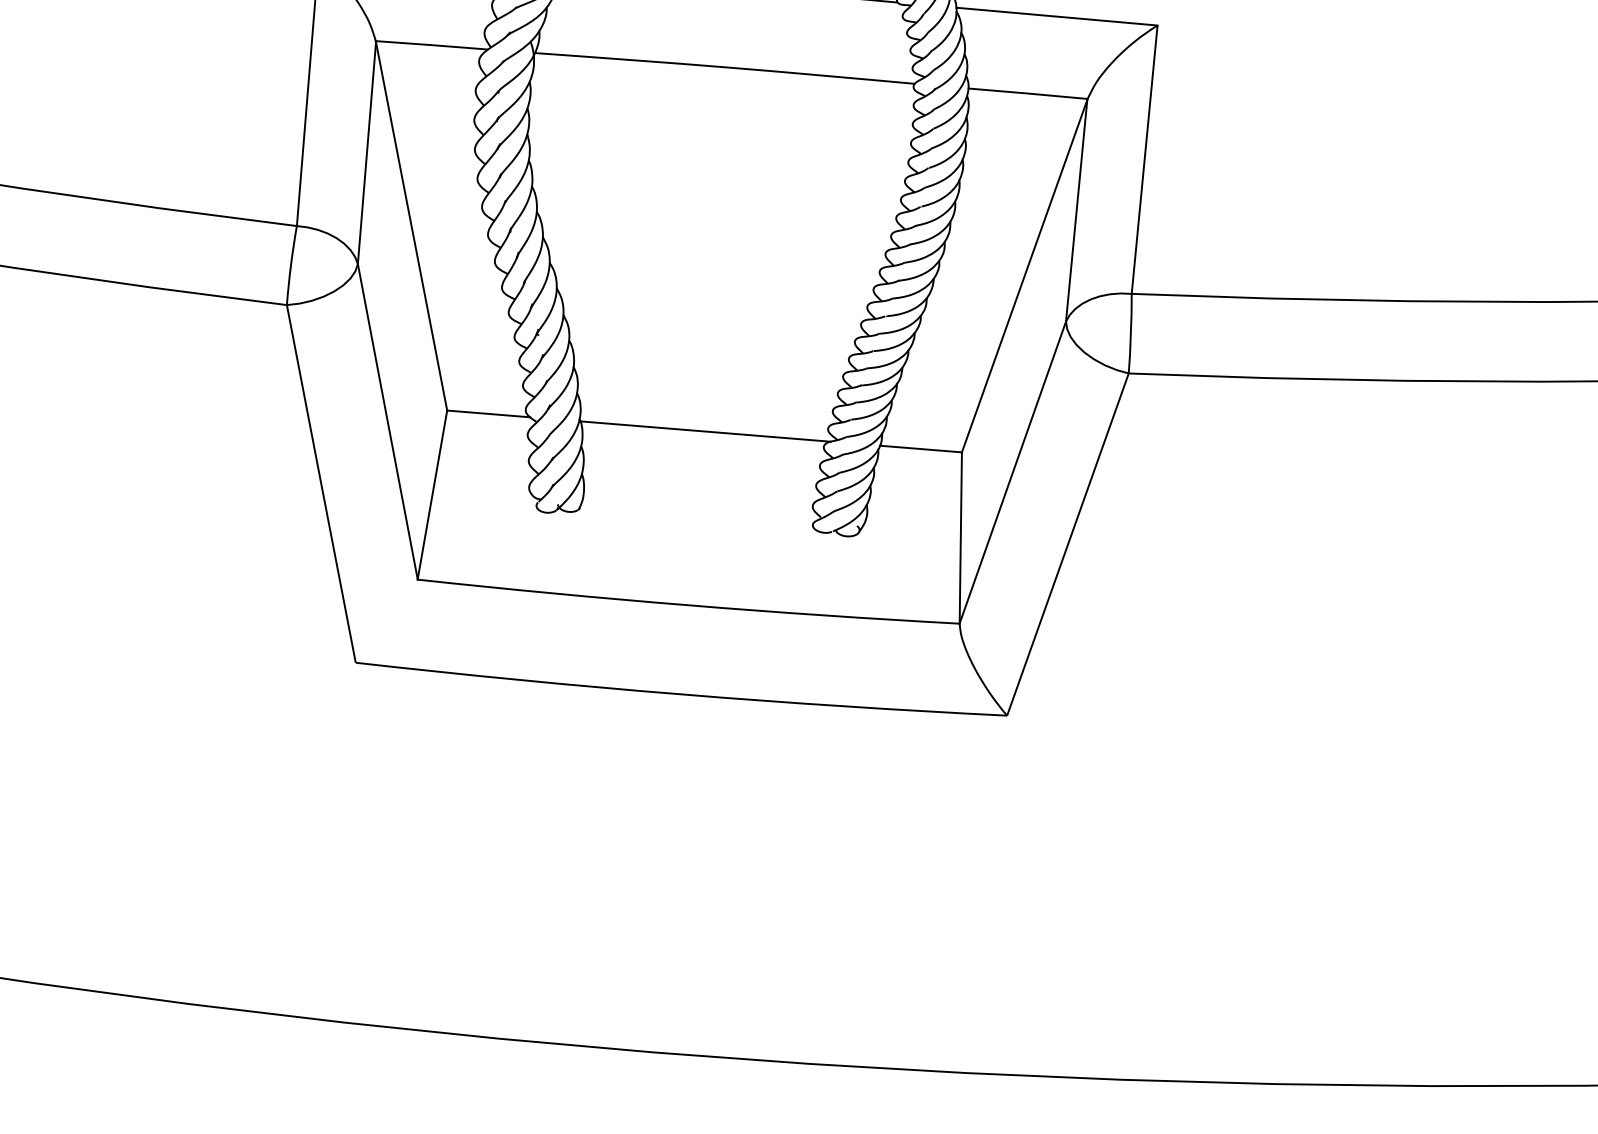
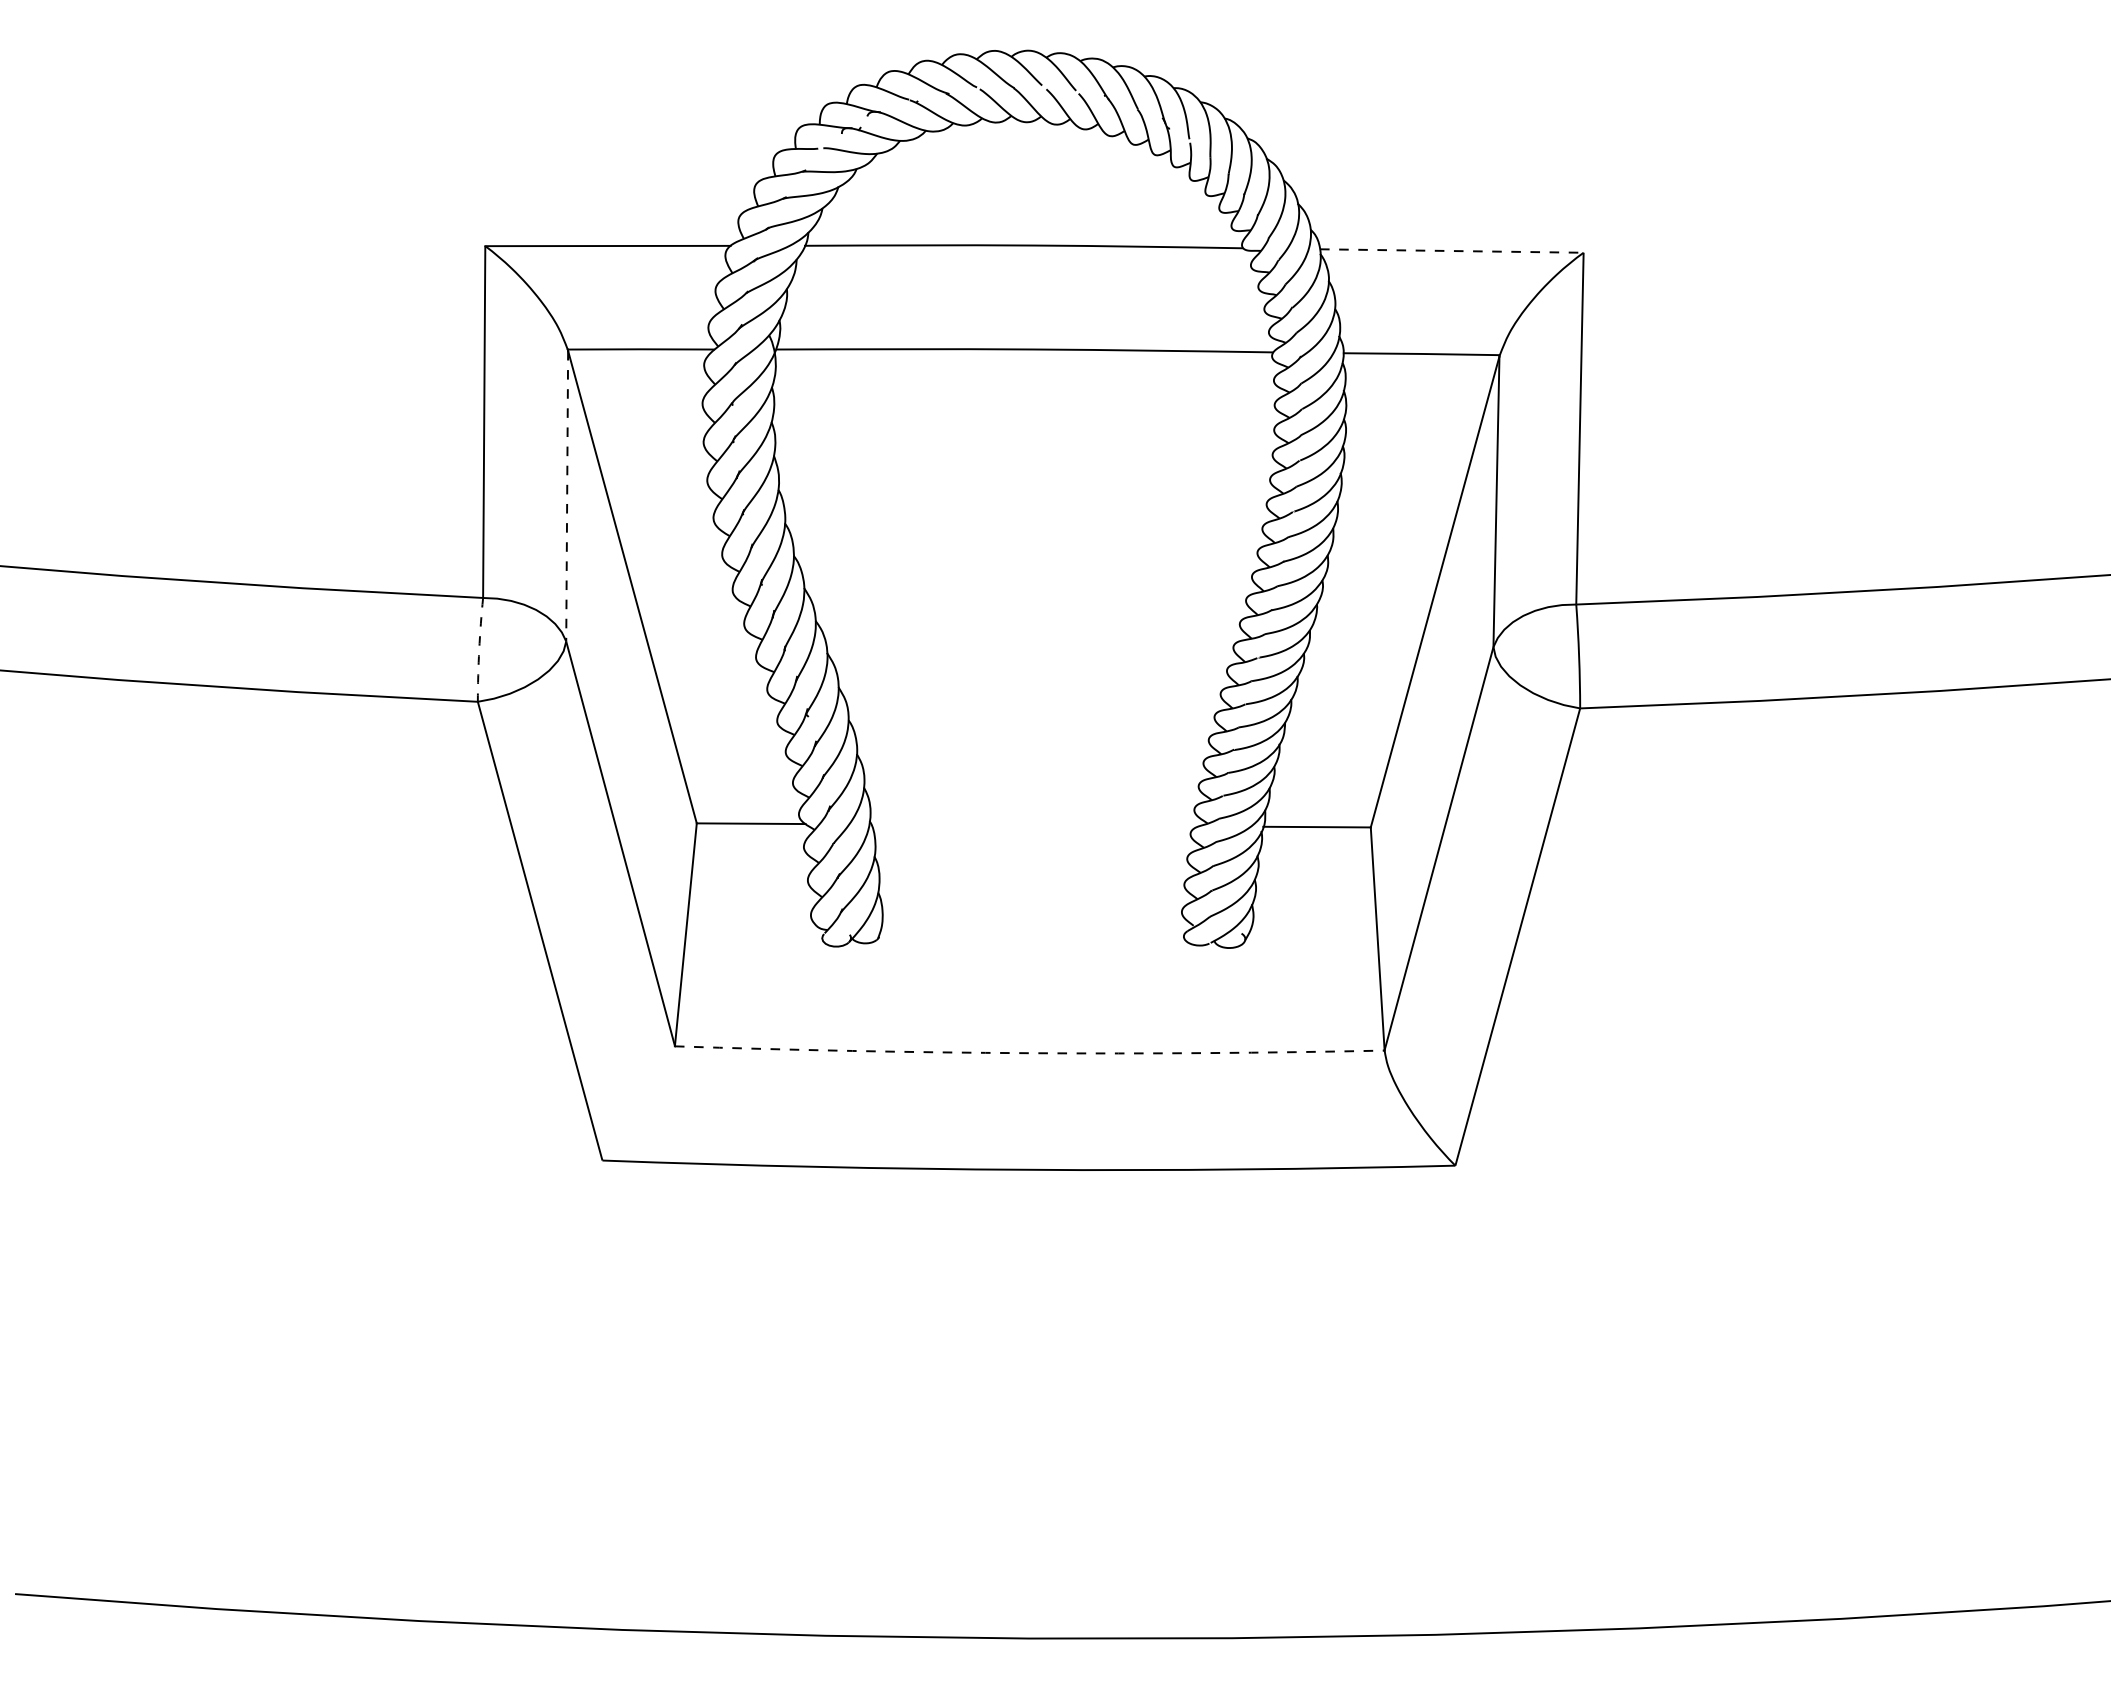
line: (1056, 16) -> (1451, 251), solid -> dashed
line: (367, 154) -> (567, 497), solid -> dashed
arc: (291, 265) -> (479, 649), solid -> dashed
line: (705, 431) -> (1034, 825), removed
arc: (688, 605) -> (1029, 1053), solid -> dashed

